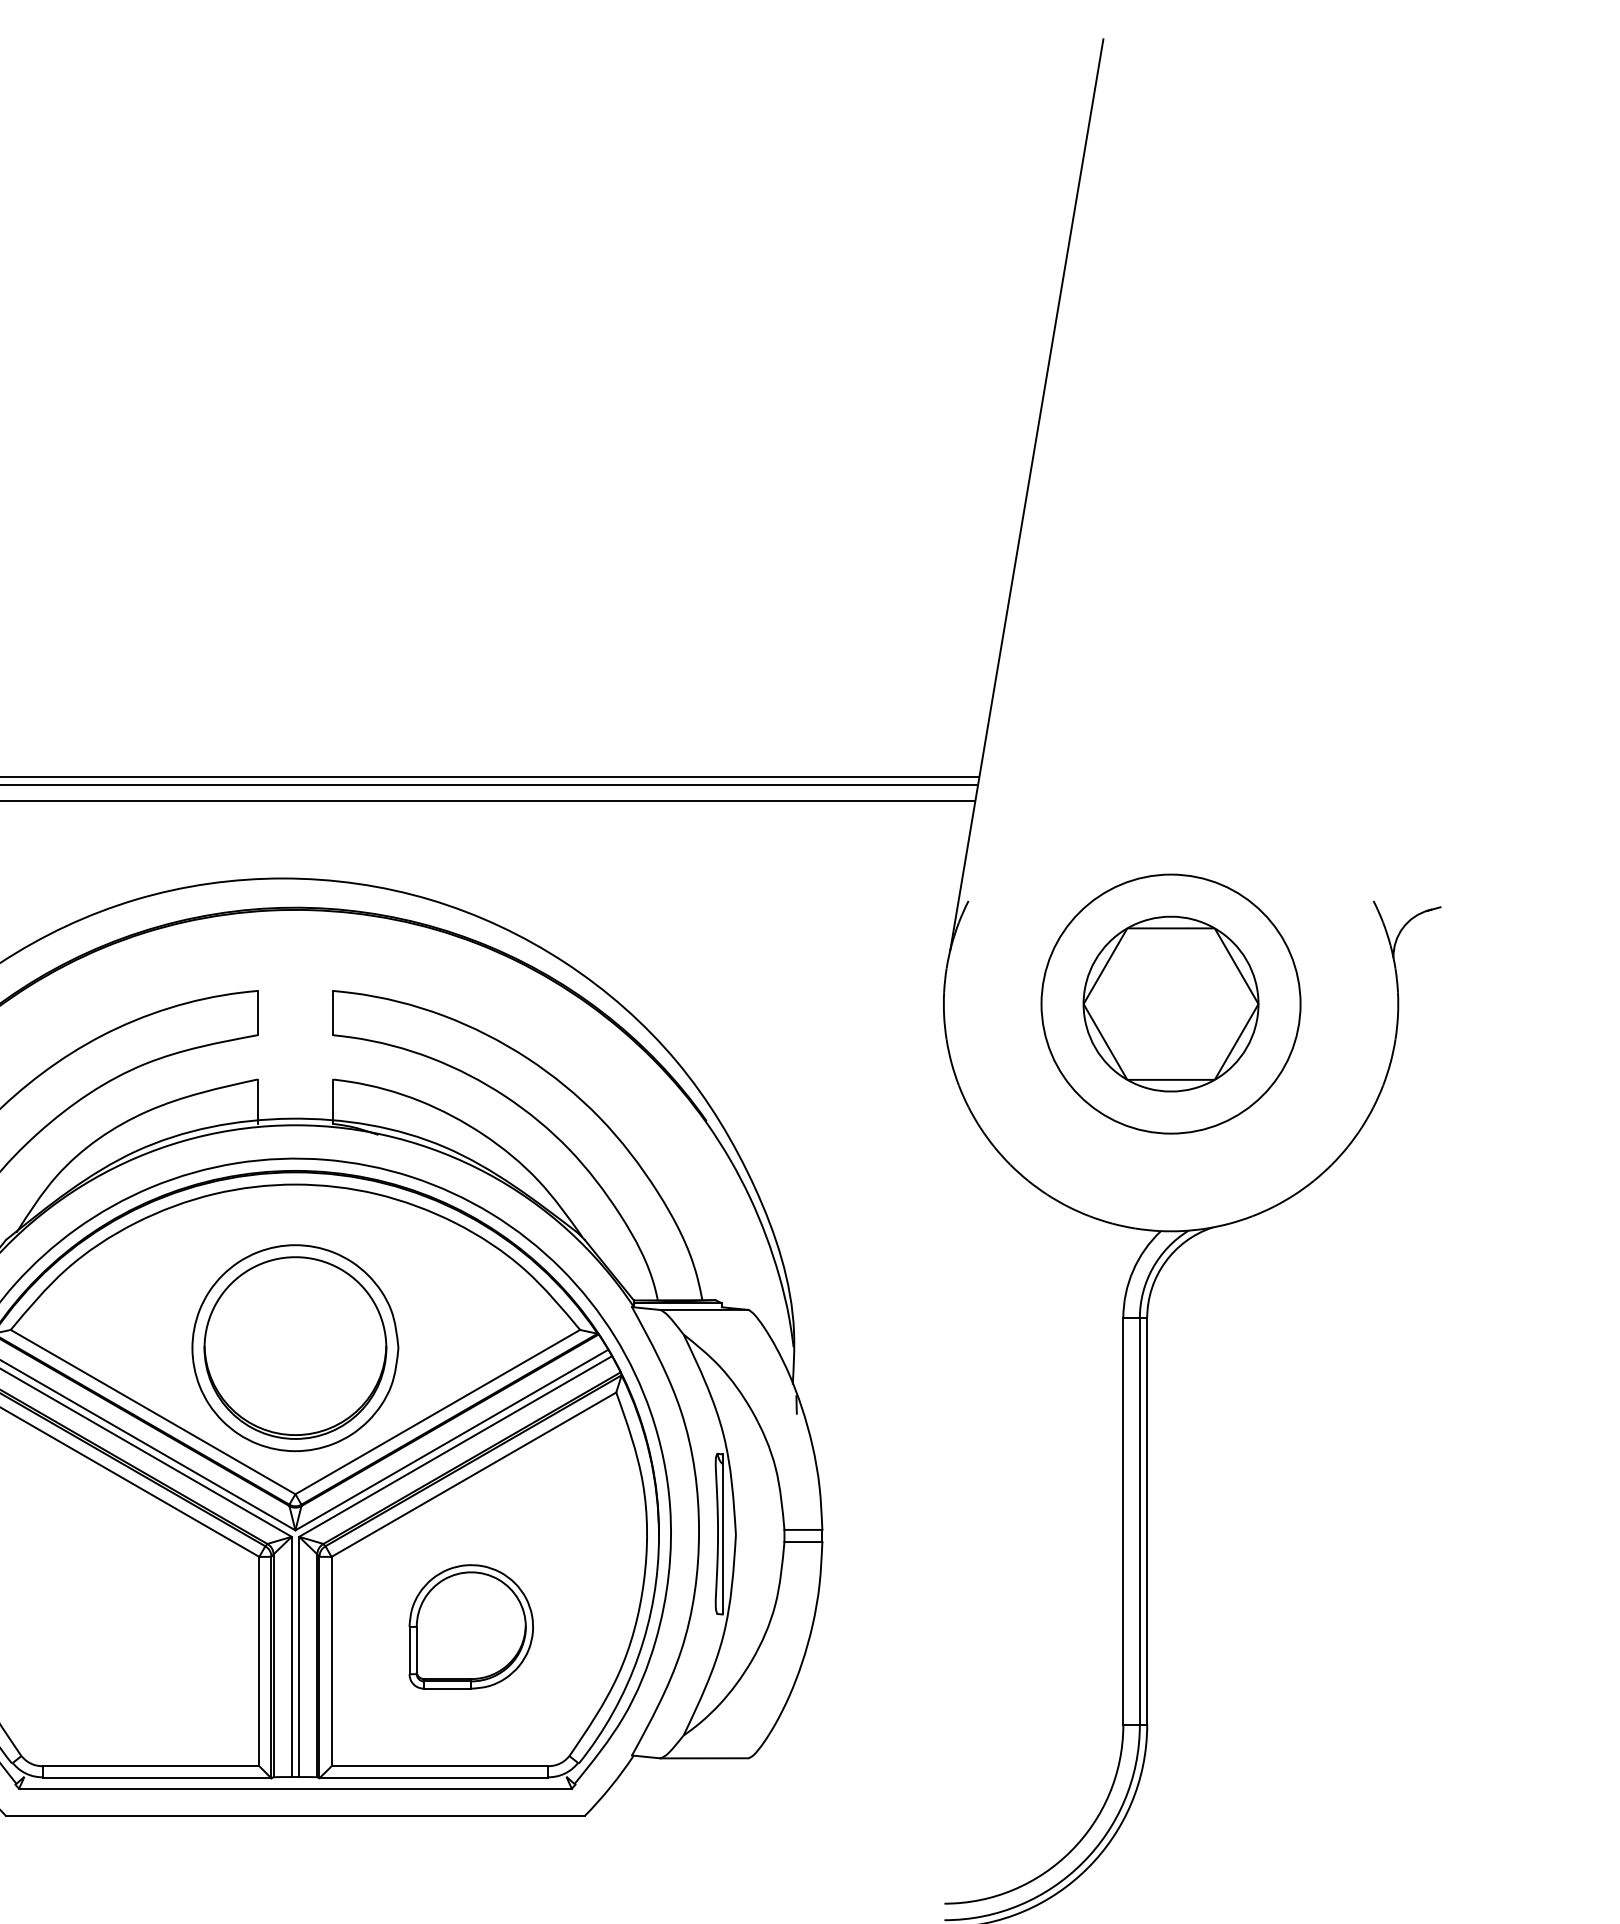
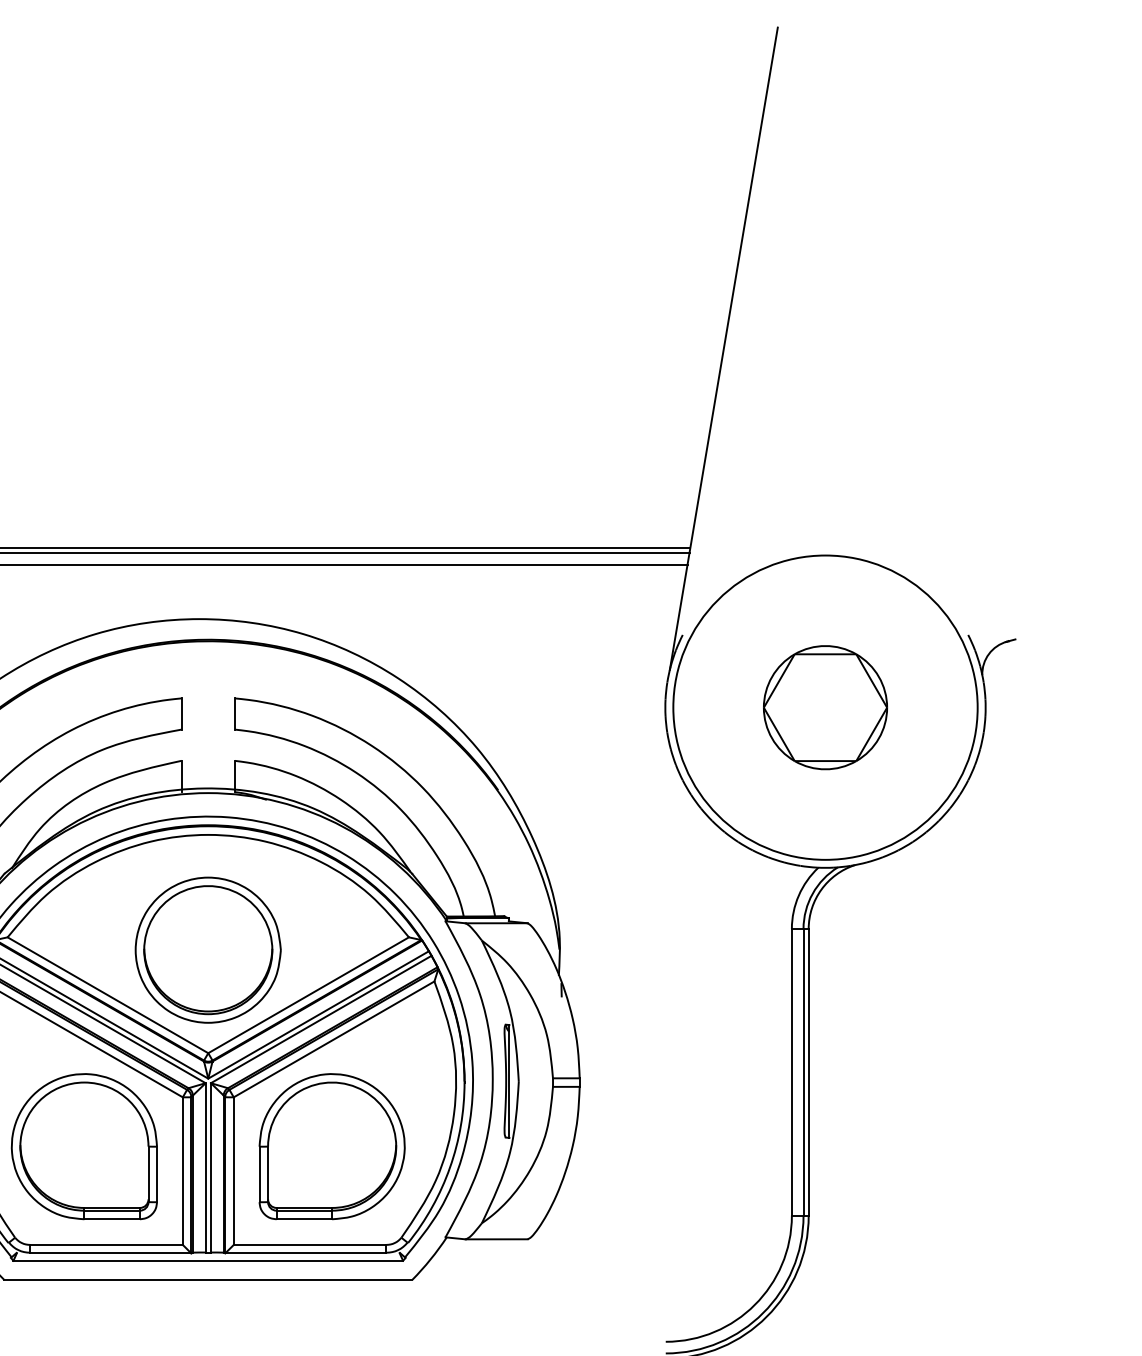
circle: (1170, 1003) -> (825, 707), size x1.67
part: (119, 1626) -> (84, 1146), added
part: (471, 1626) -> (332, 1146), size x1.67

